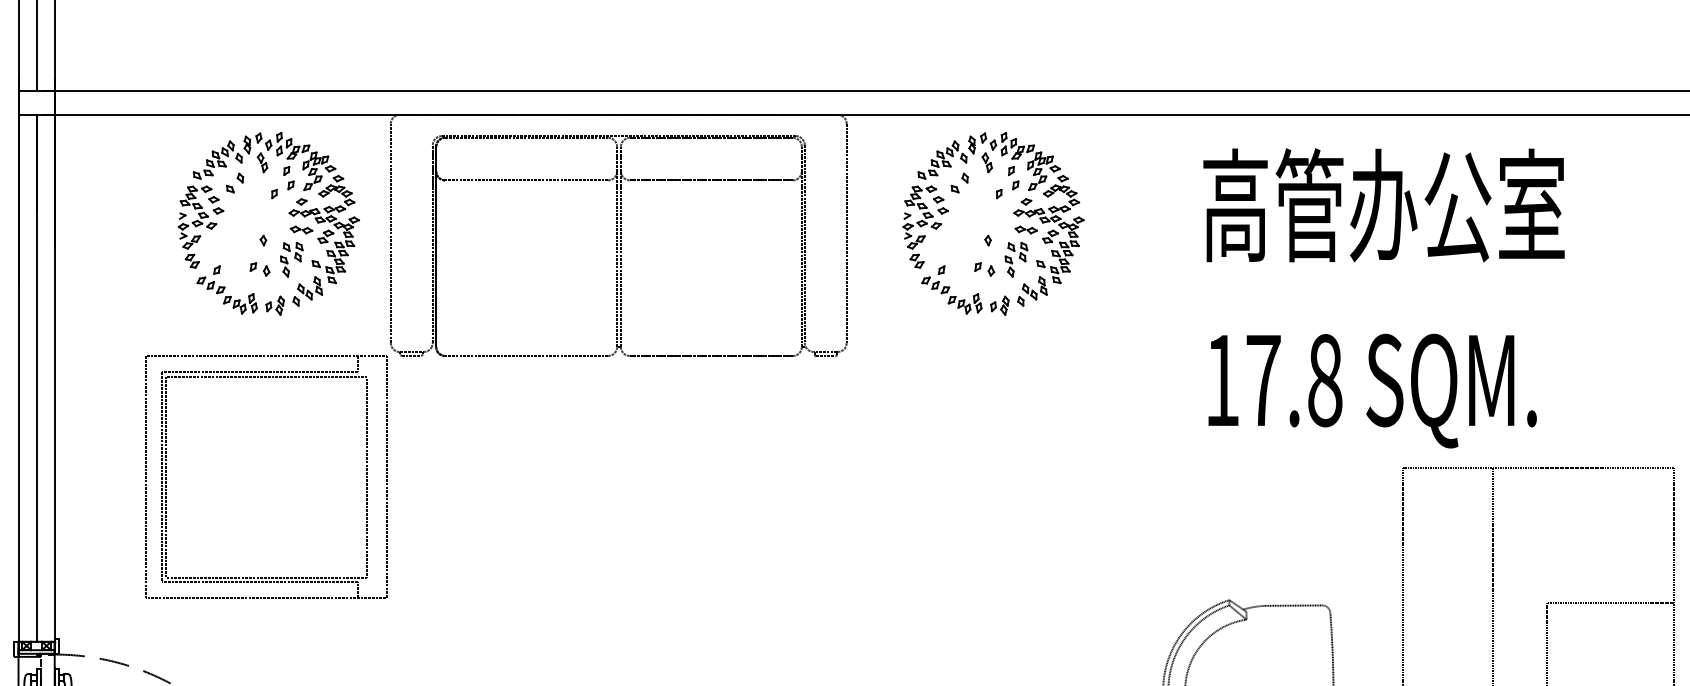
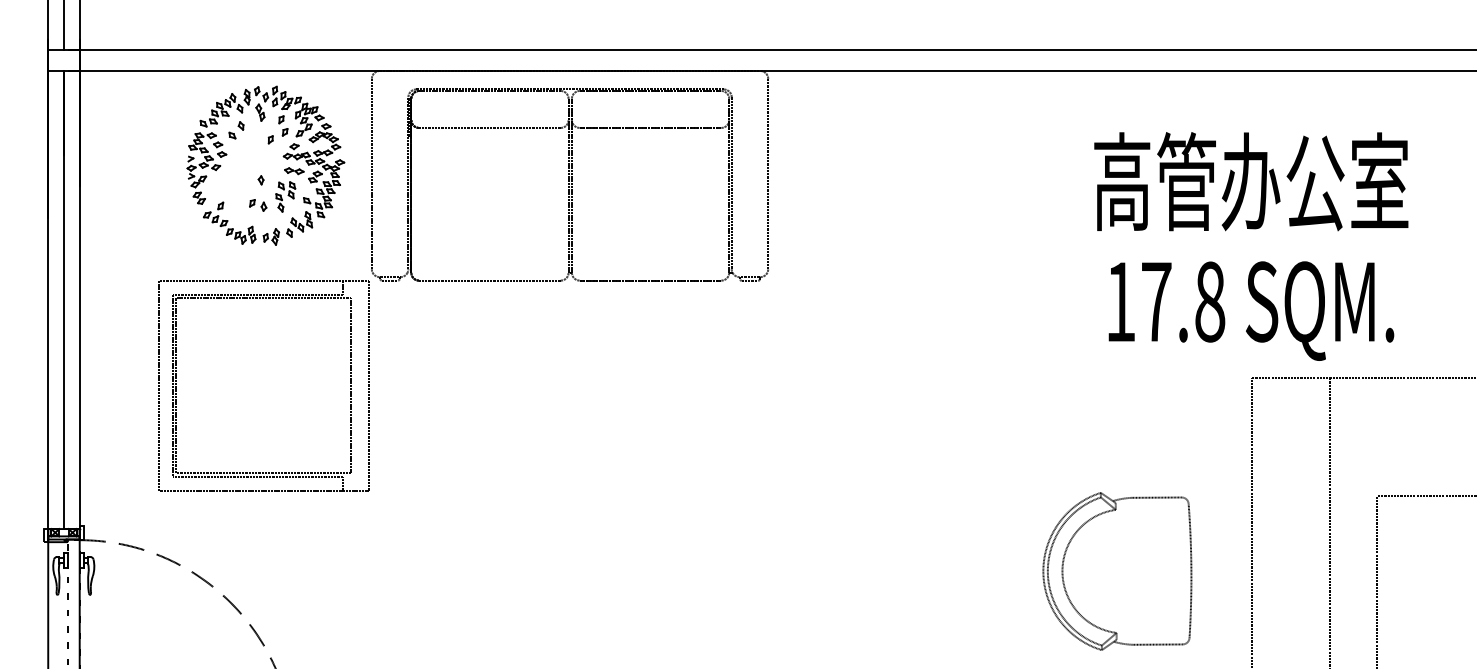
text: (1384, 205) -> (1251, 181), moved
part: (988, 235) -> (891, 175), removed
text: (1372, 390) -> (1251, 310), moved

